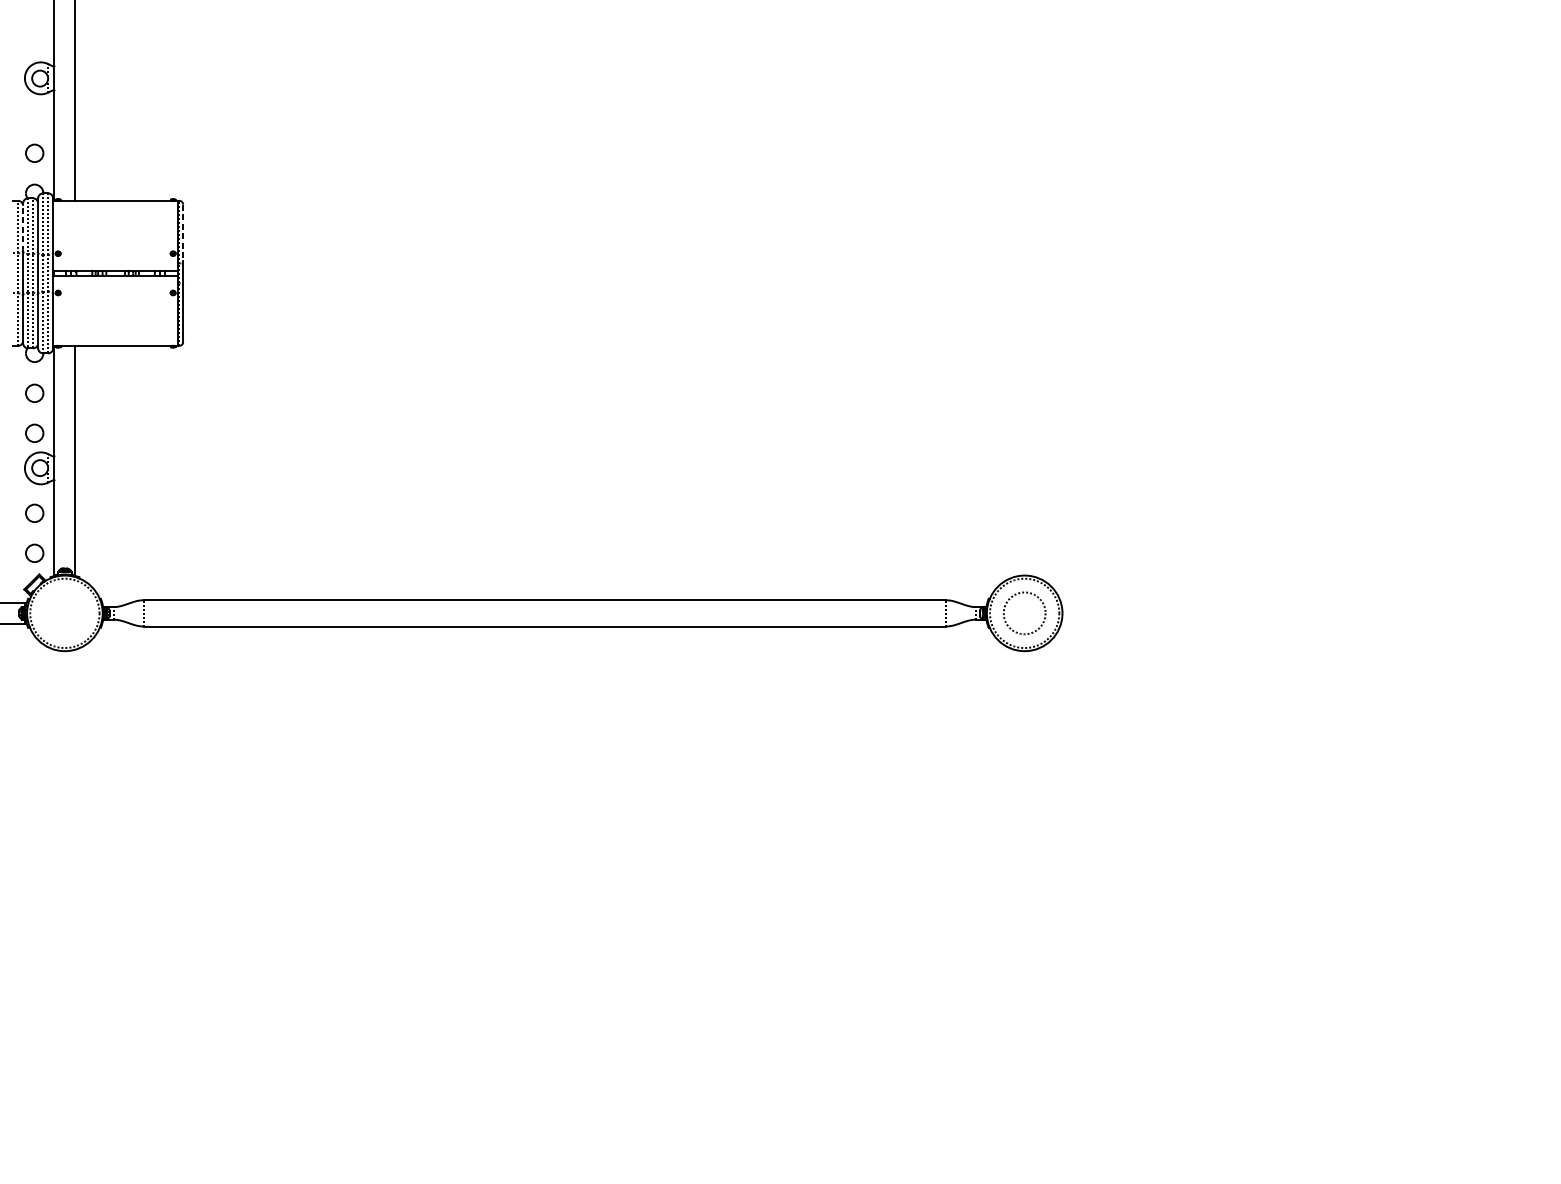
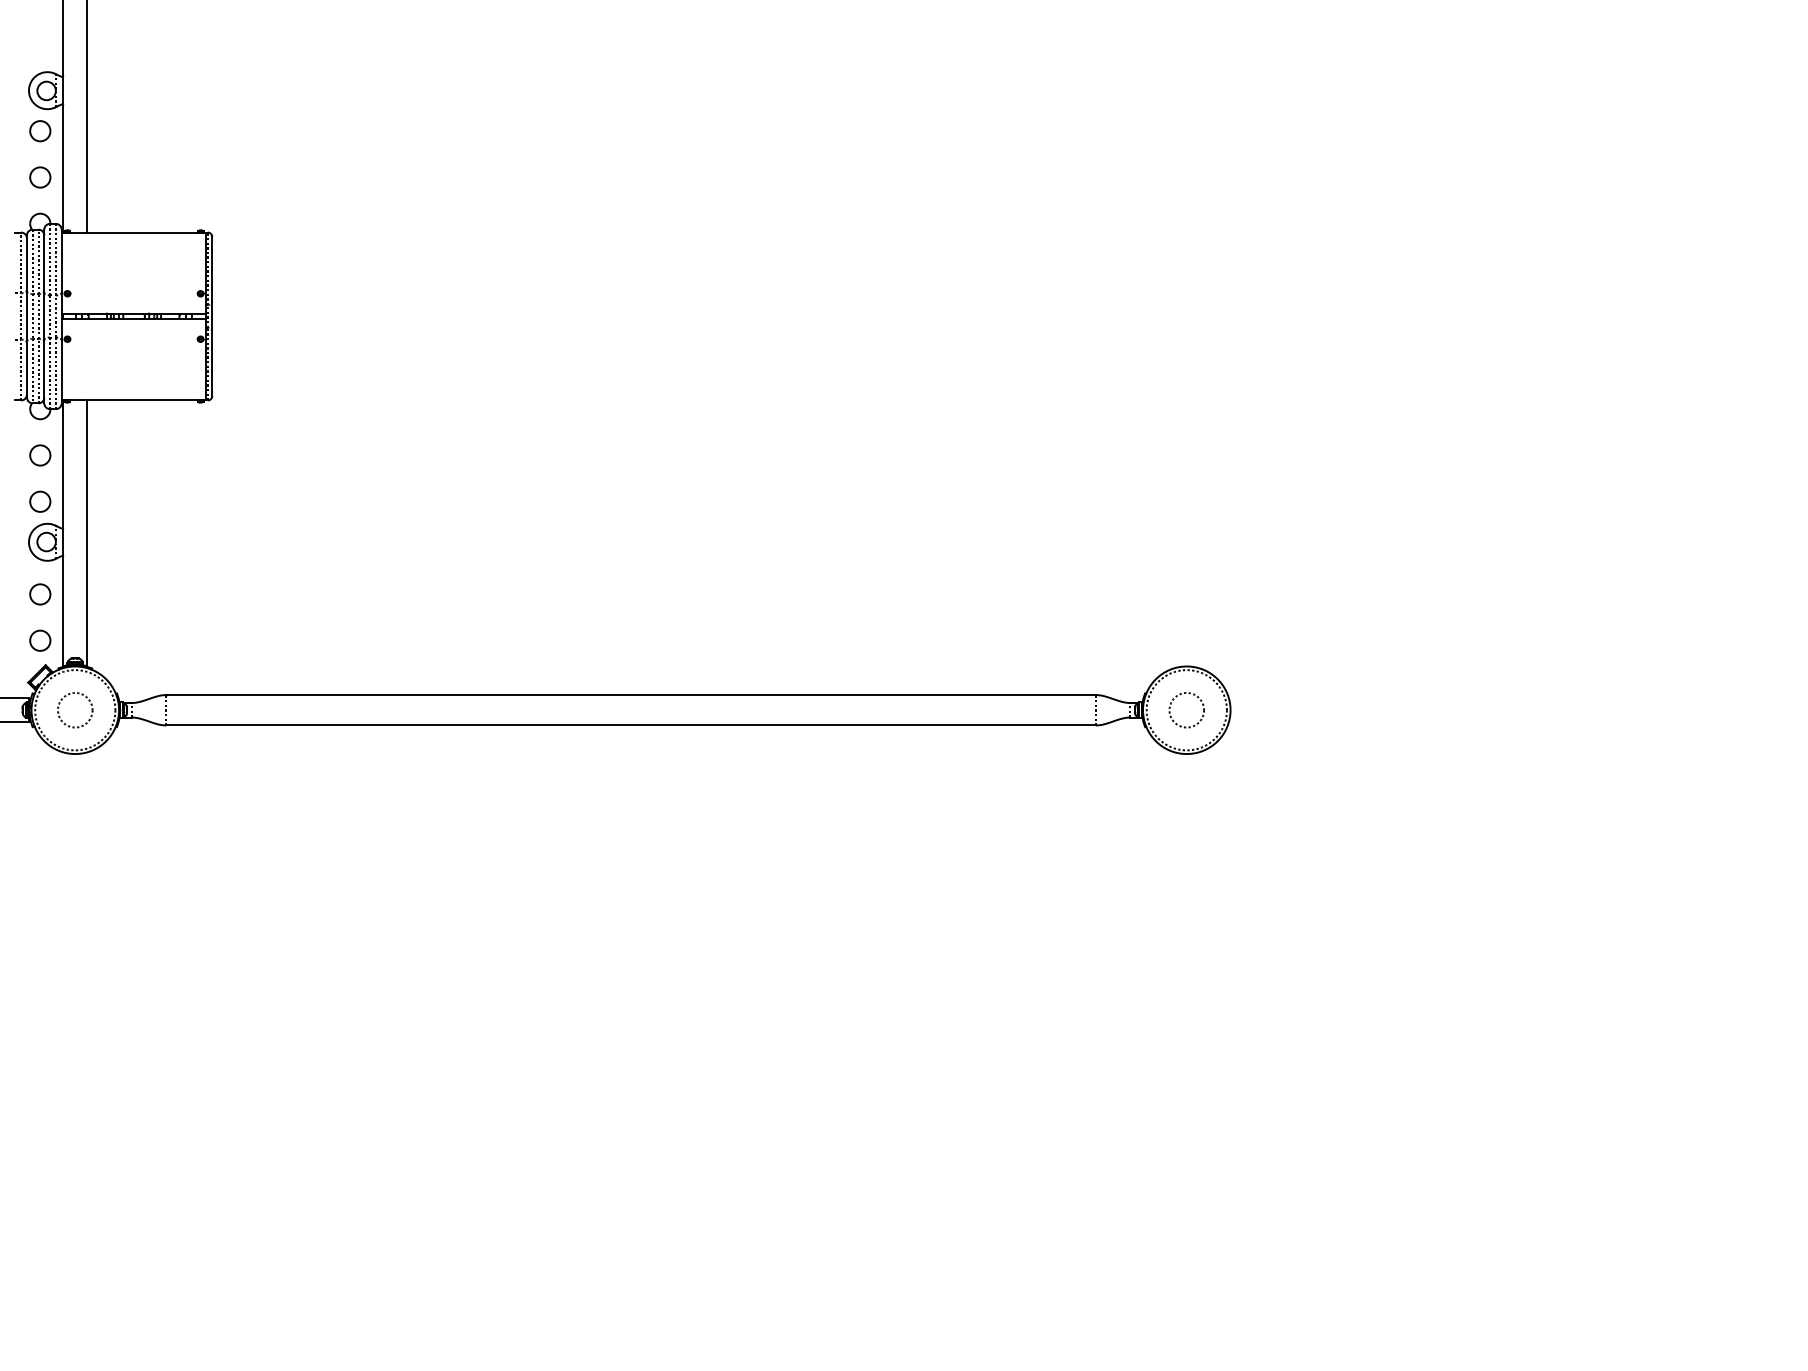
circle: (34, 113) -> (40, 131), added
line: (22, 227) -> (26, 263), dashed -> solid
line: (183, 232) -> (212, 269), dashed -> solid
circle: (1024, 612) -> (1186, 709), size x0.71
circle: (65, 613) -> (75, 710), added

